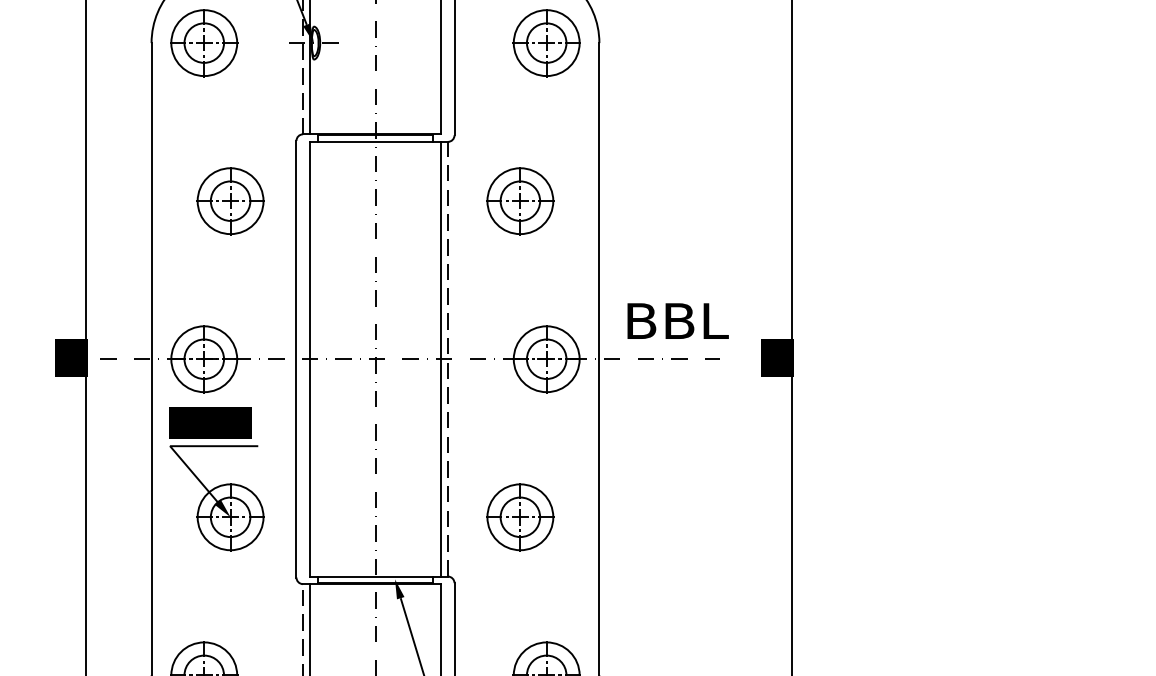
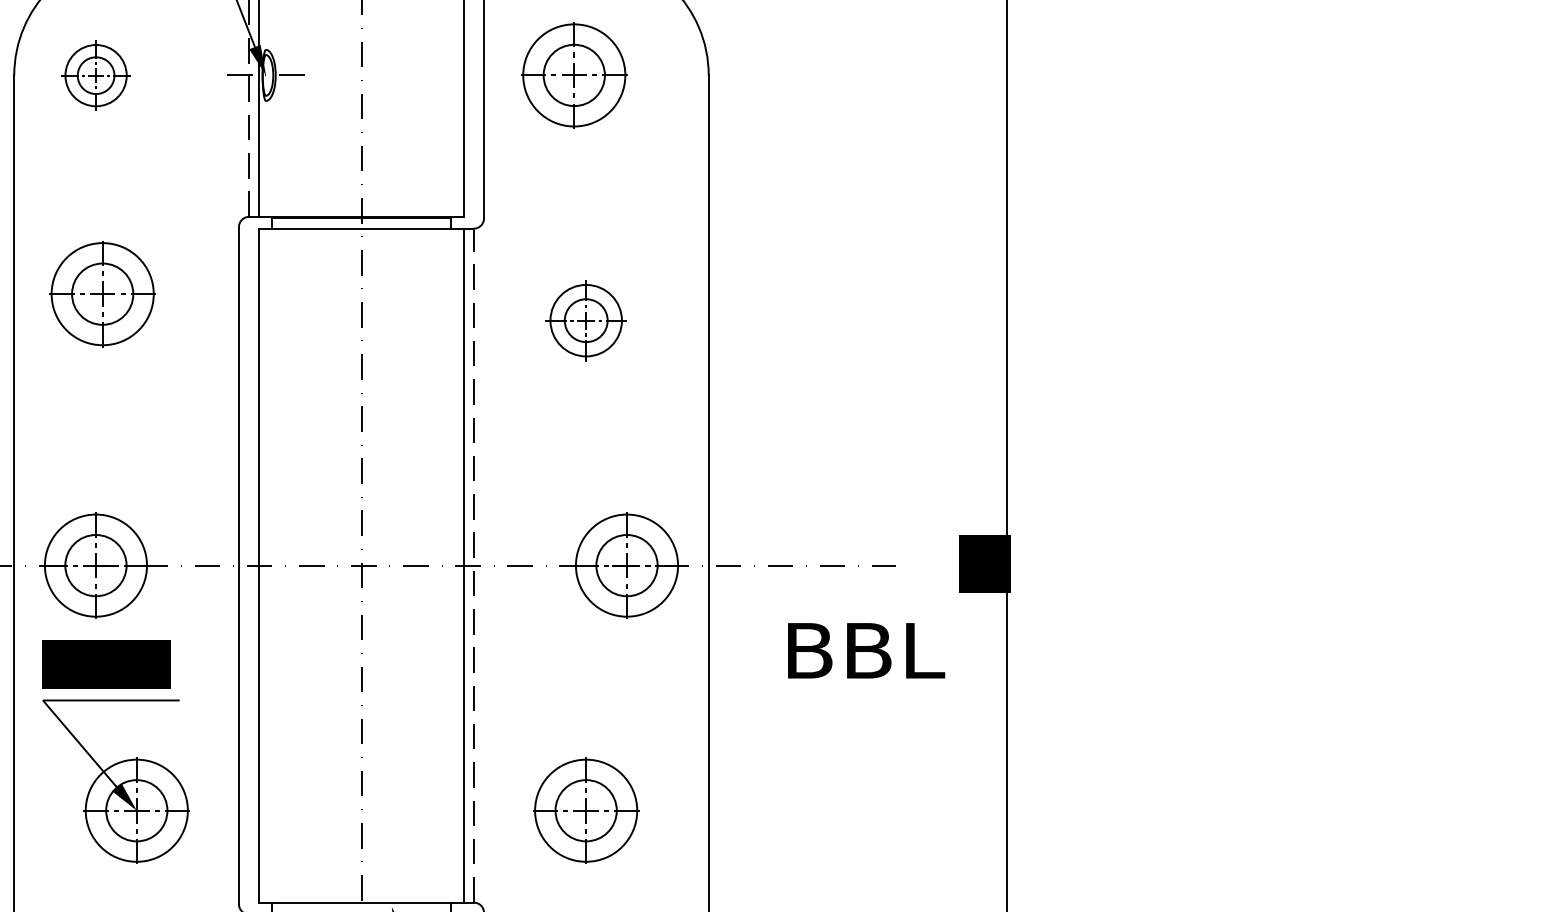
part: (204, 43) -> (96, 76), size x0.6
part: (546, 43) -> (573, 76), moved
part: (230, 201) -> (102, 294), moved
part: (520, 201) -> (586, 321), size x0.7
text: (677, 320) -> (865, 649), moved

